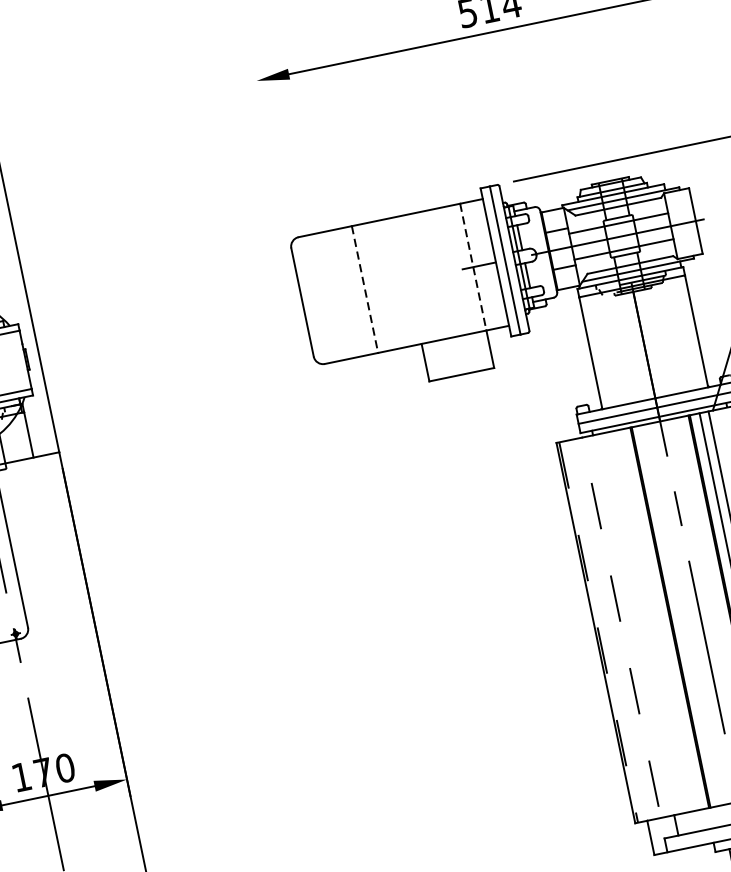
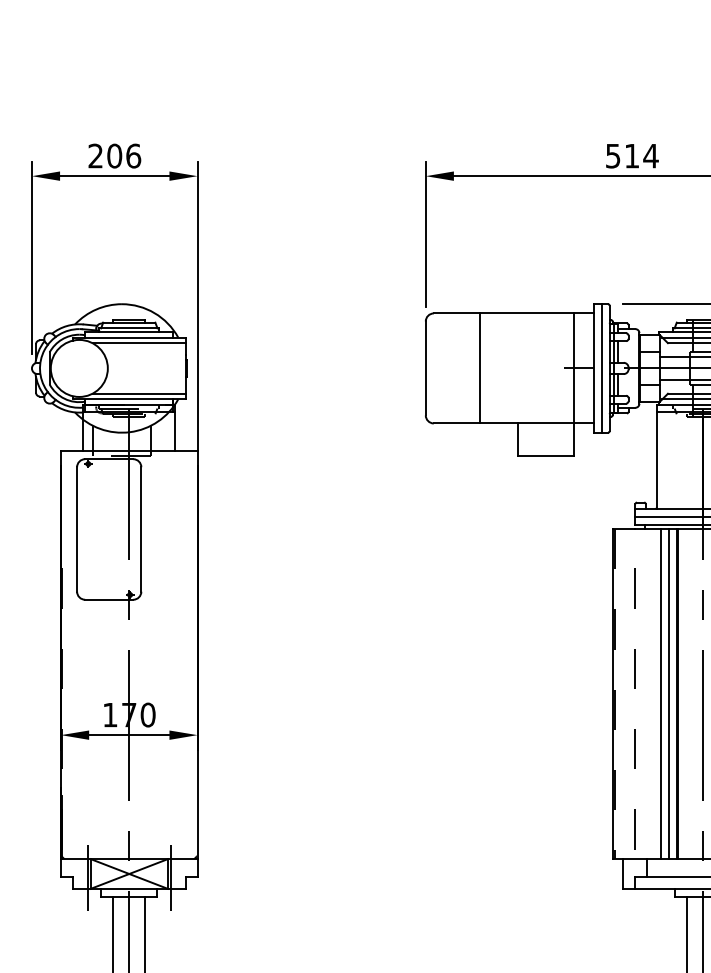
line: (270, 148) -> (425, 234), added
line: (472, 267) -> (573, 368), dashed -> solid
line: (365, 289) -> (480, 368), dashed -> solid
line: (660, 620) -> (668, 694), added
line: (650, 622) -> (660, 694), added

